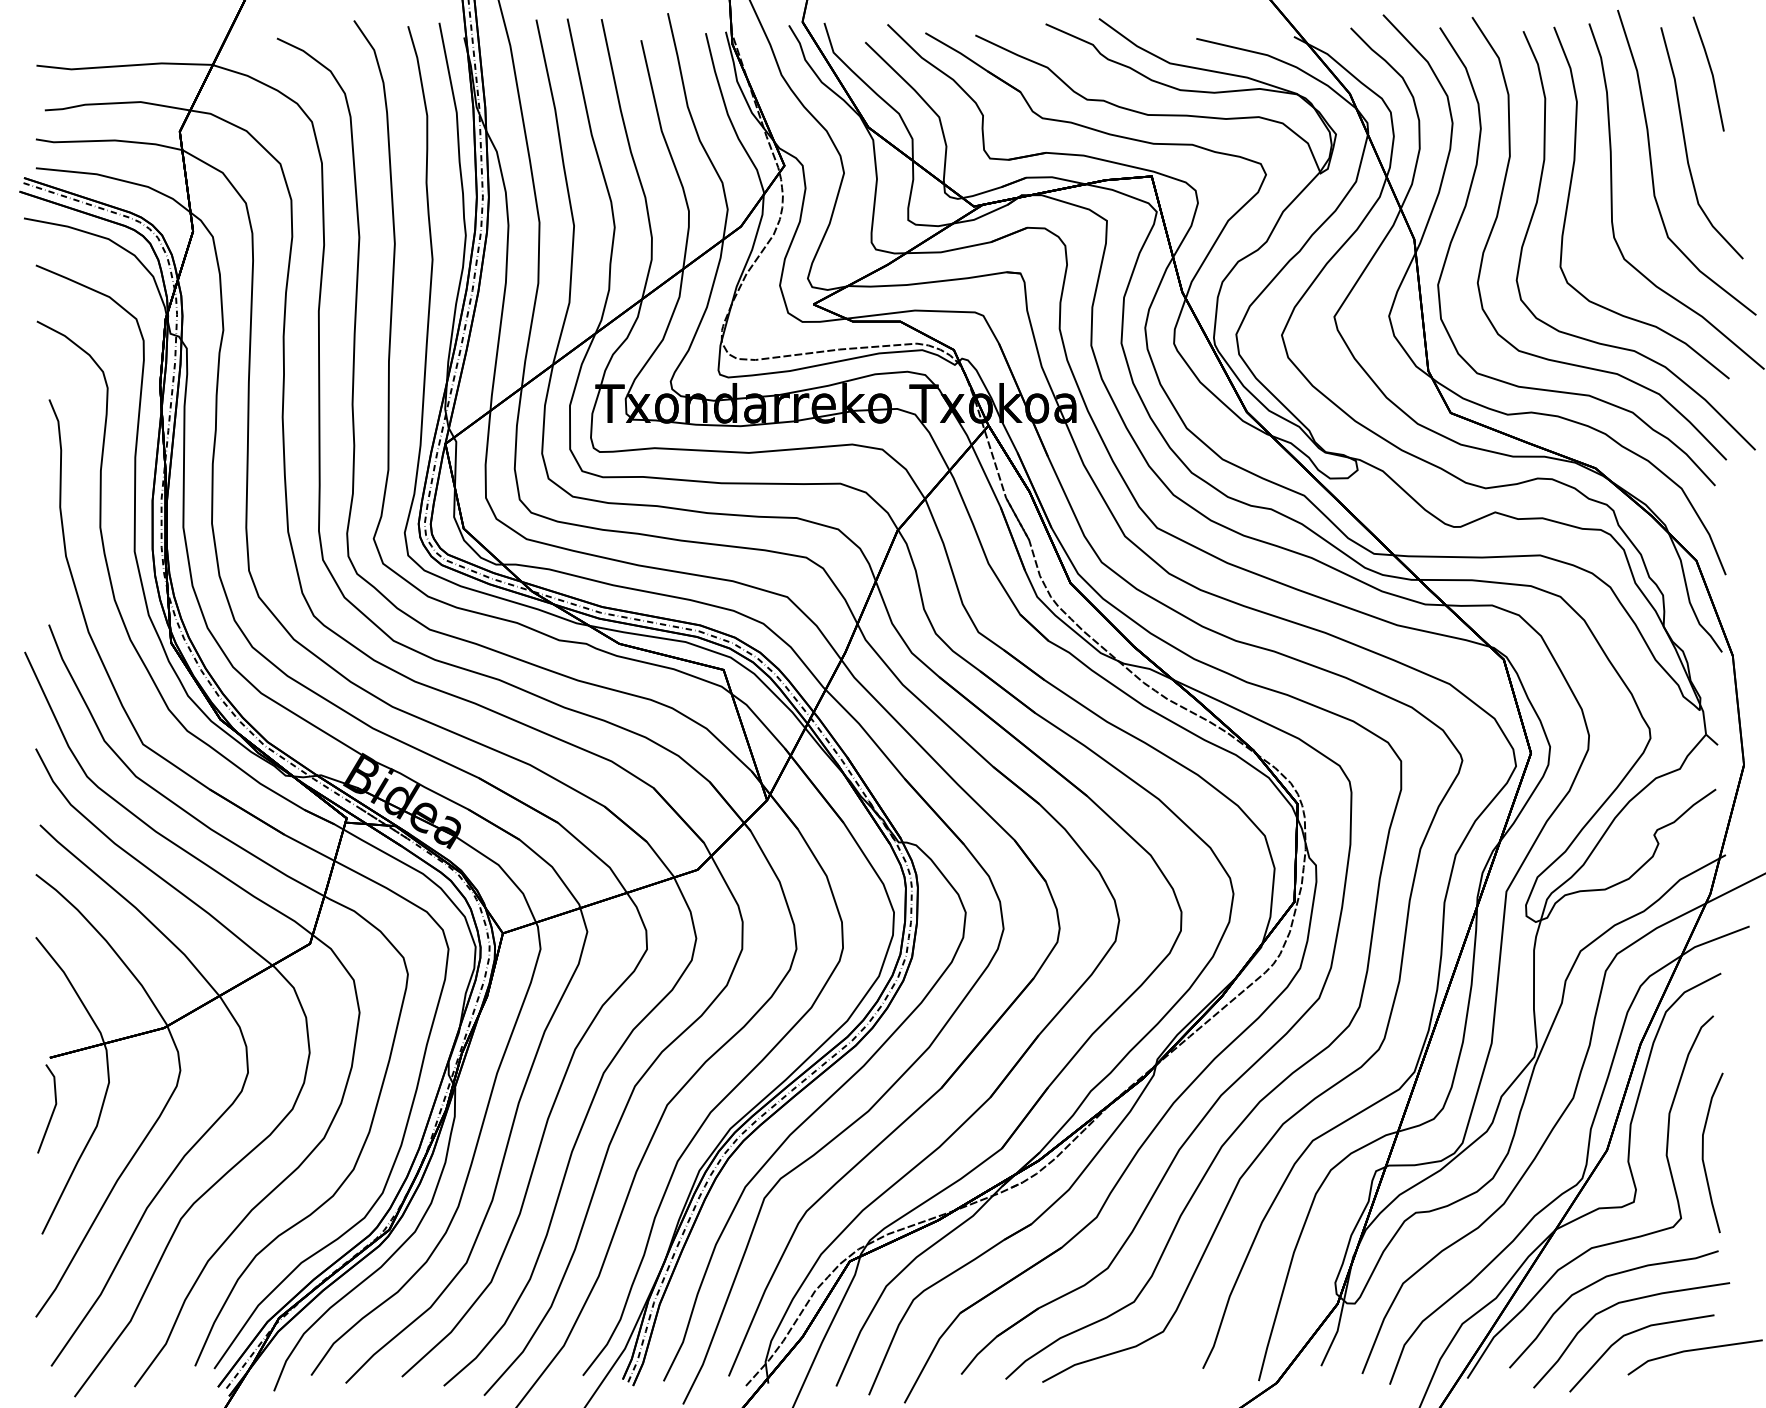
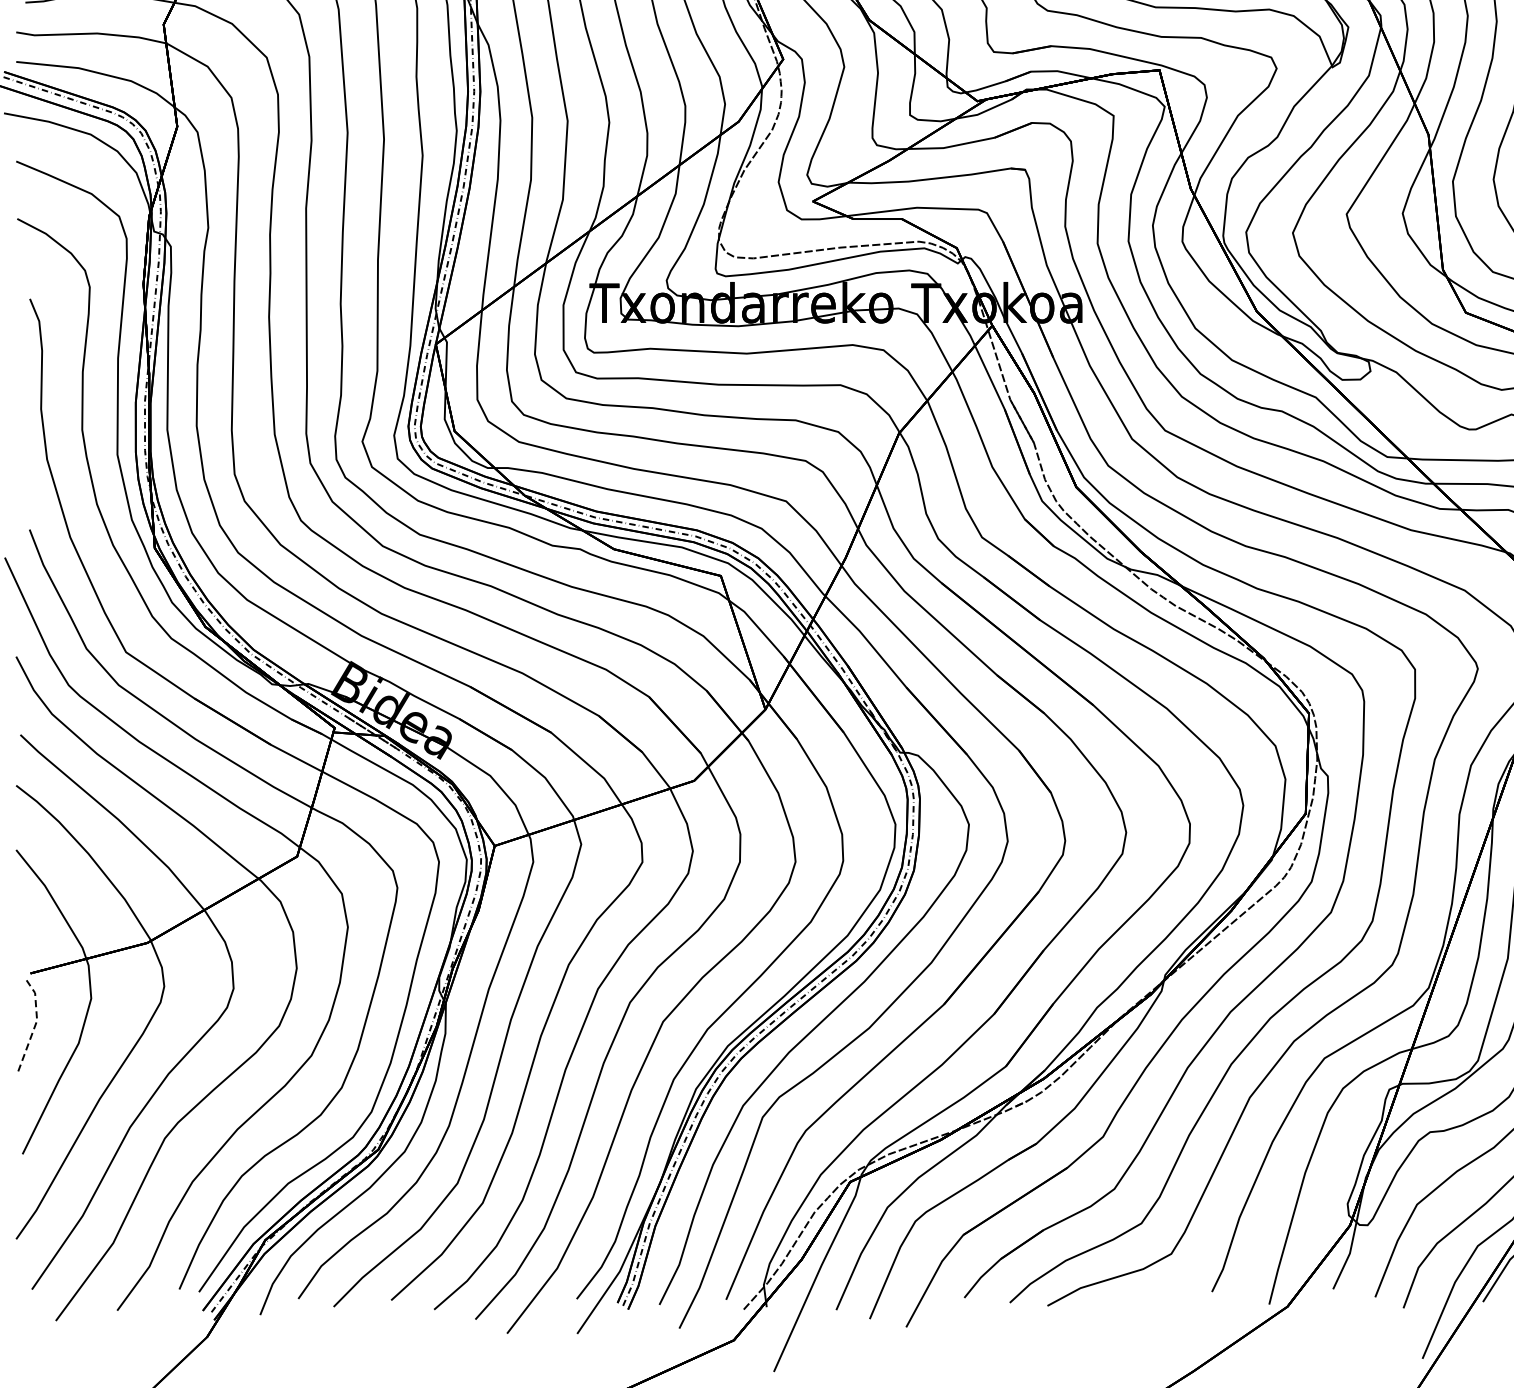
line: (54, 1107) -> (35, 1024), solid -> dashed

